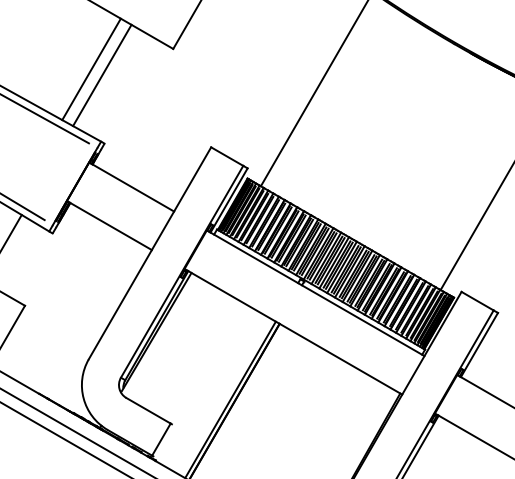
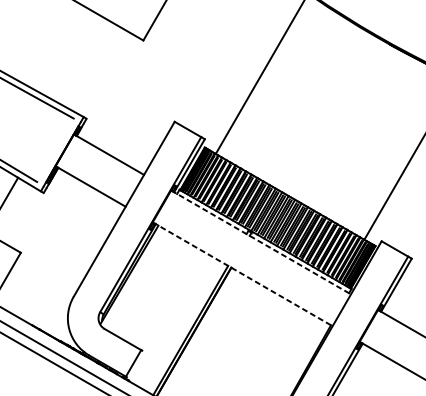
line: (91, 69) -> (75, 57), removed
line: (102, 75) -> (84, 62), removed
line: (315, 293) -> (260, 242), solid -> dashed
line: (293, 331) -> (242, 274), solid -> dashed

